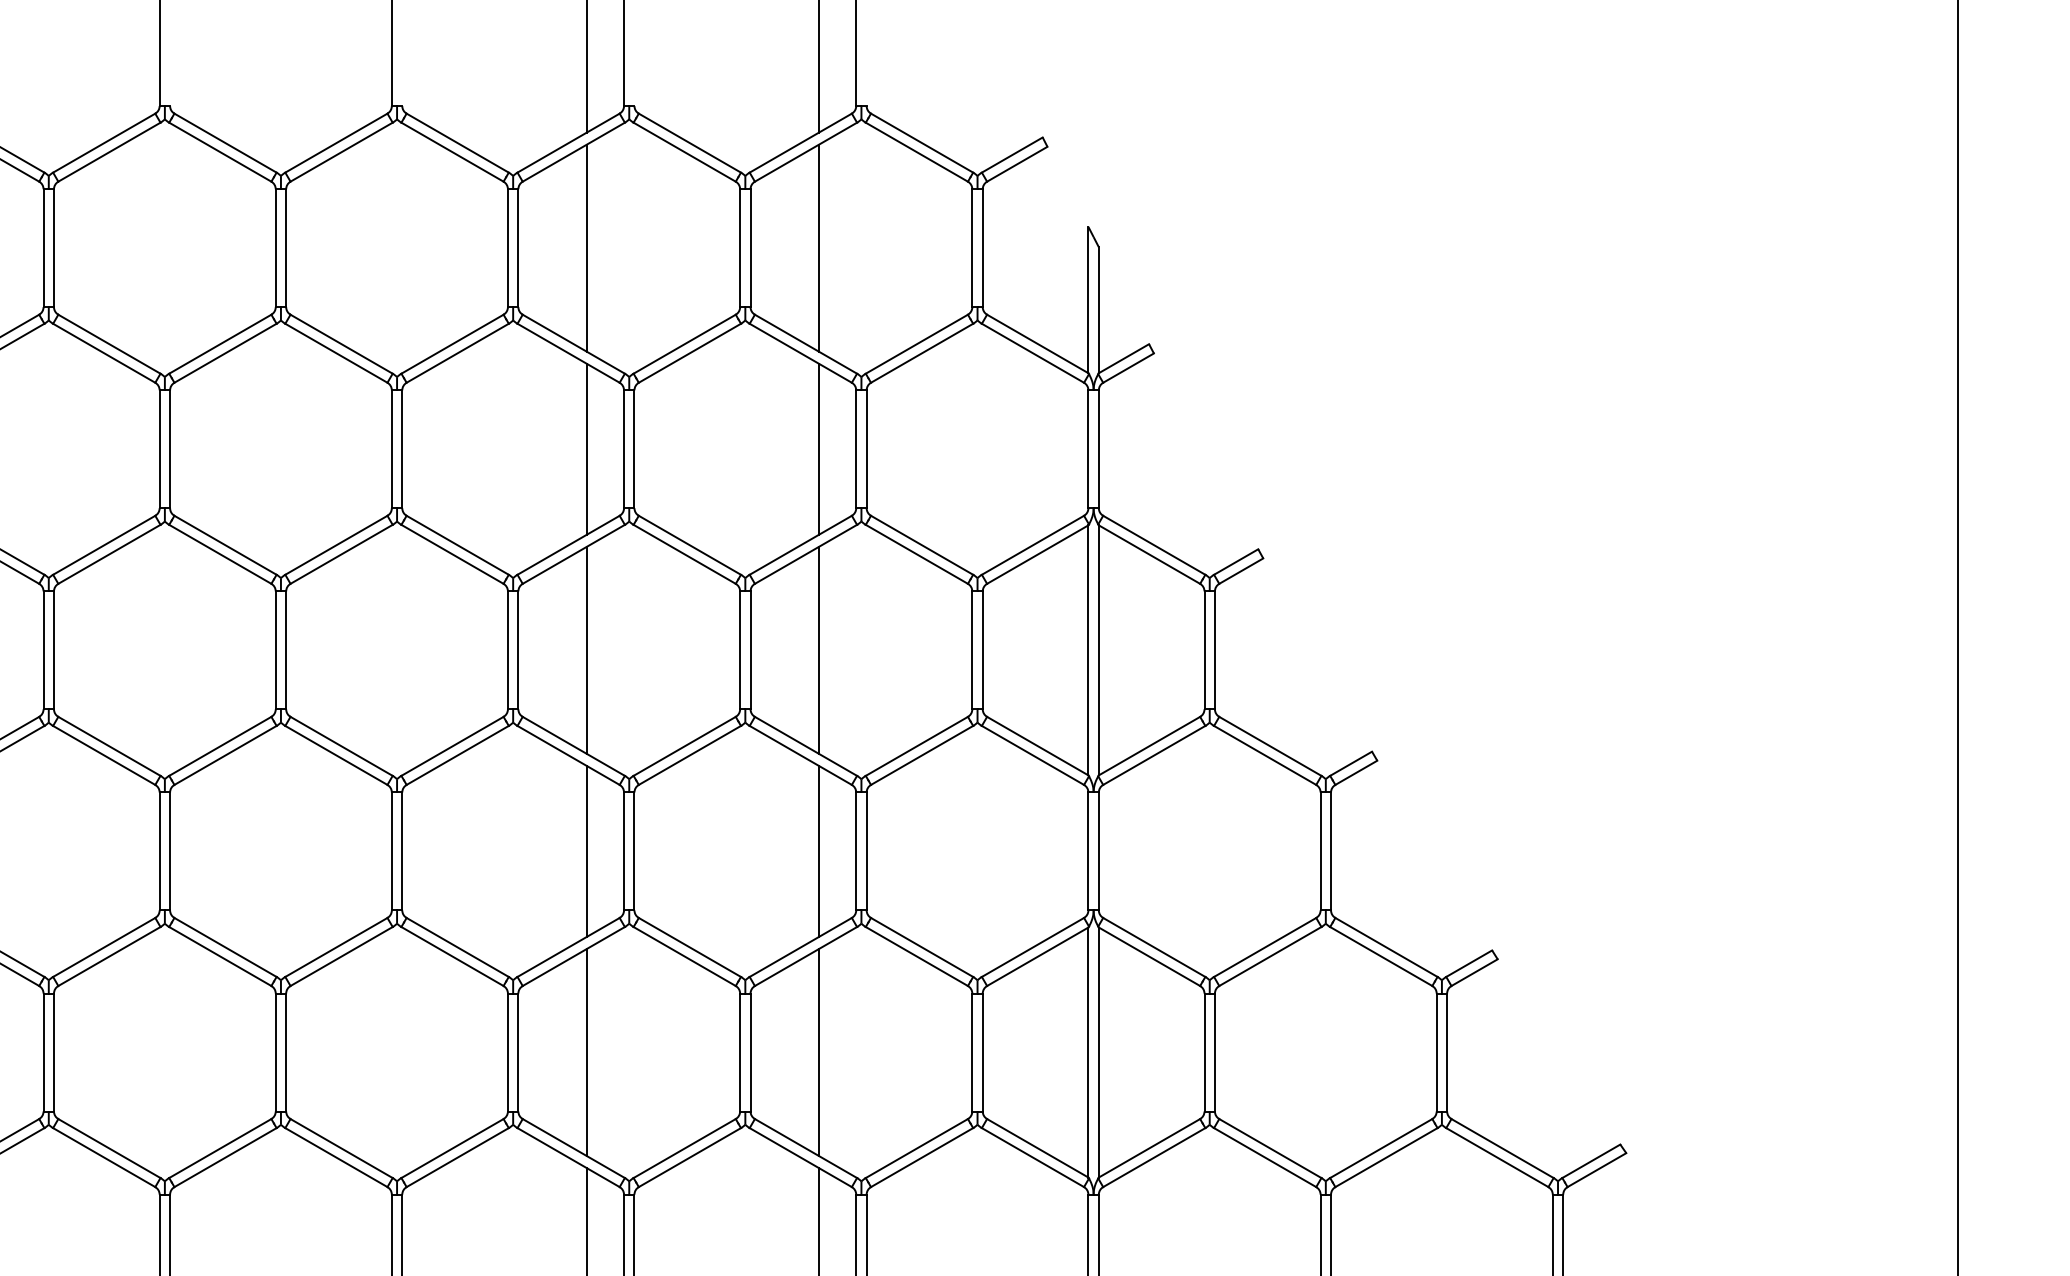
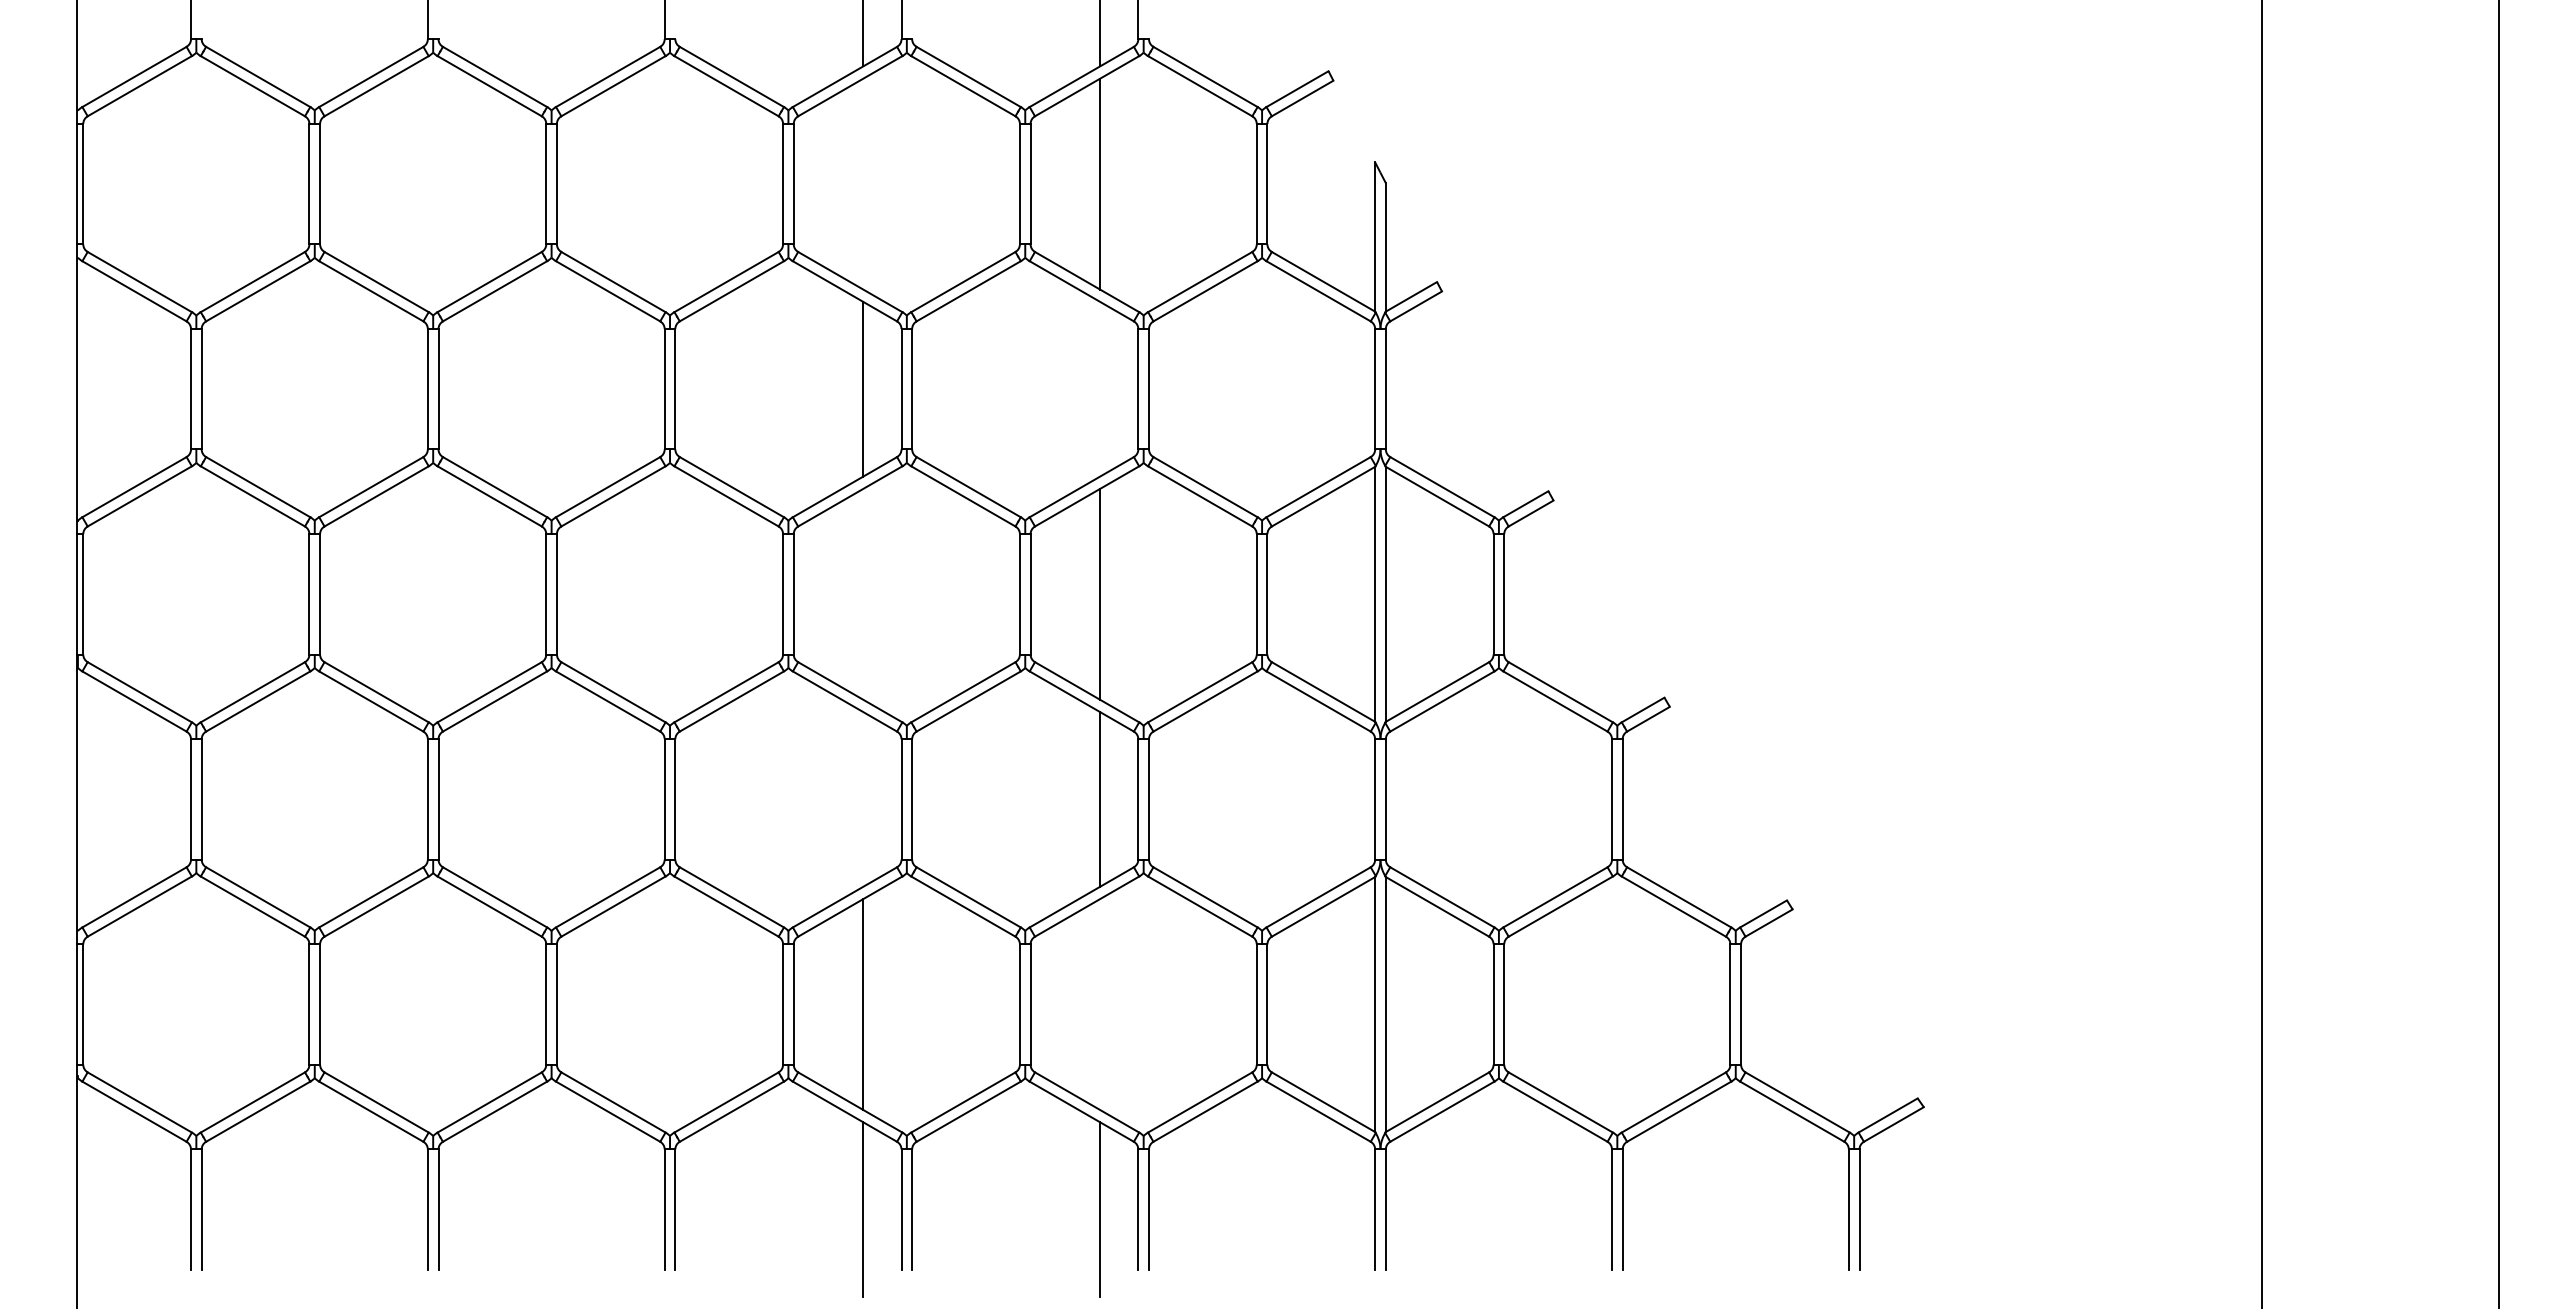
line: (586, 247) -> (863, 183), removed
line: (819, 448) -> (1100, 388), removed
line: (586, 649) -> (863, 593), removed
line: (586, 851) -> (863, 799), removed
line: (819, 1052) -> (1100, 1004), removed

